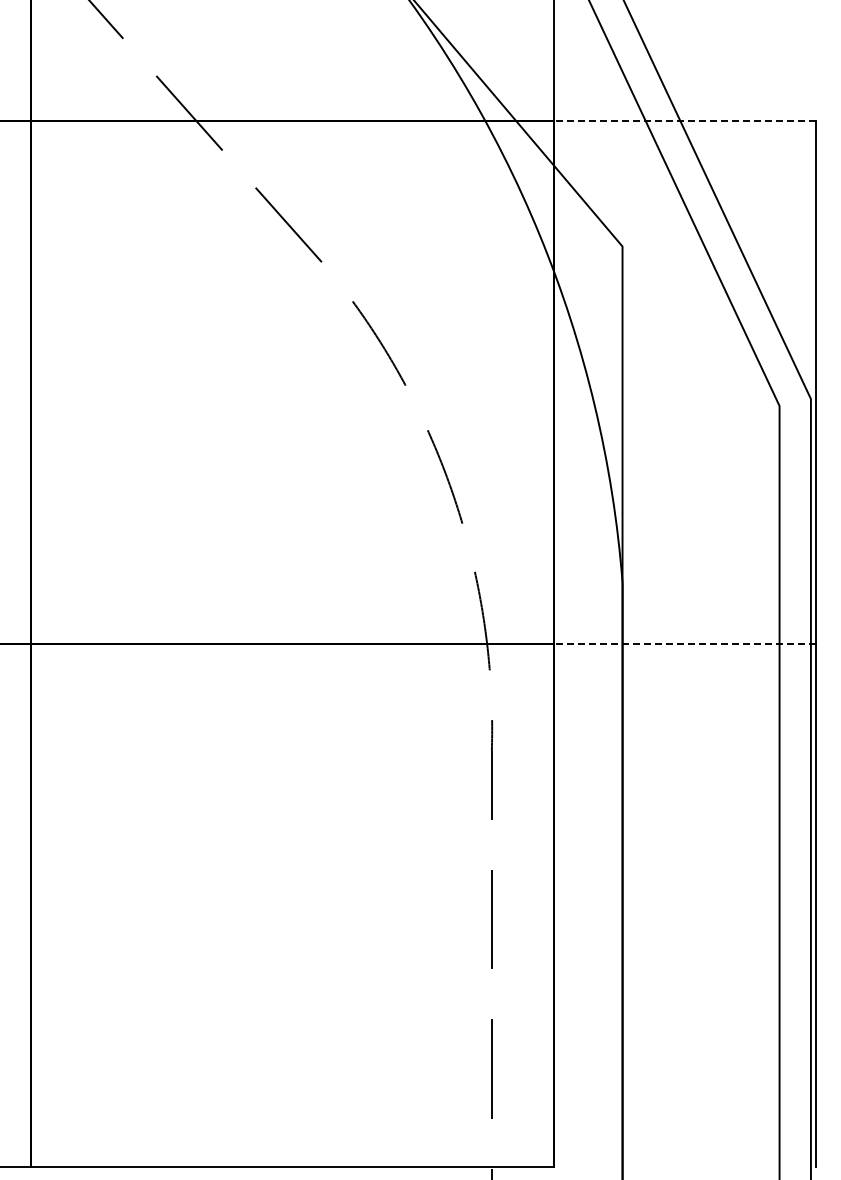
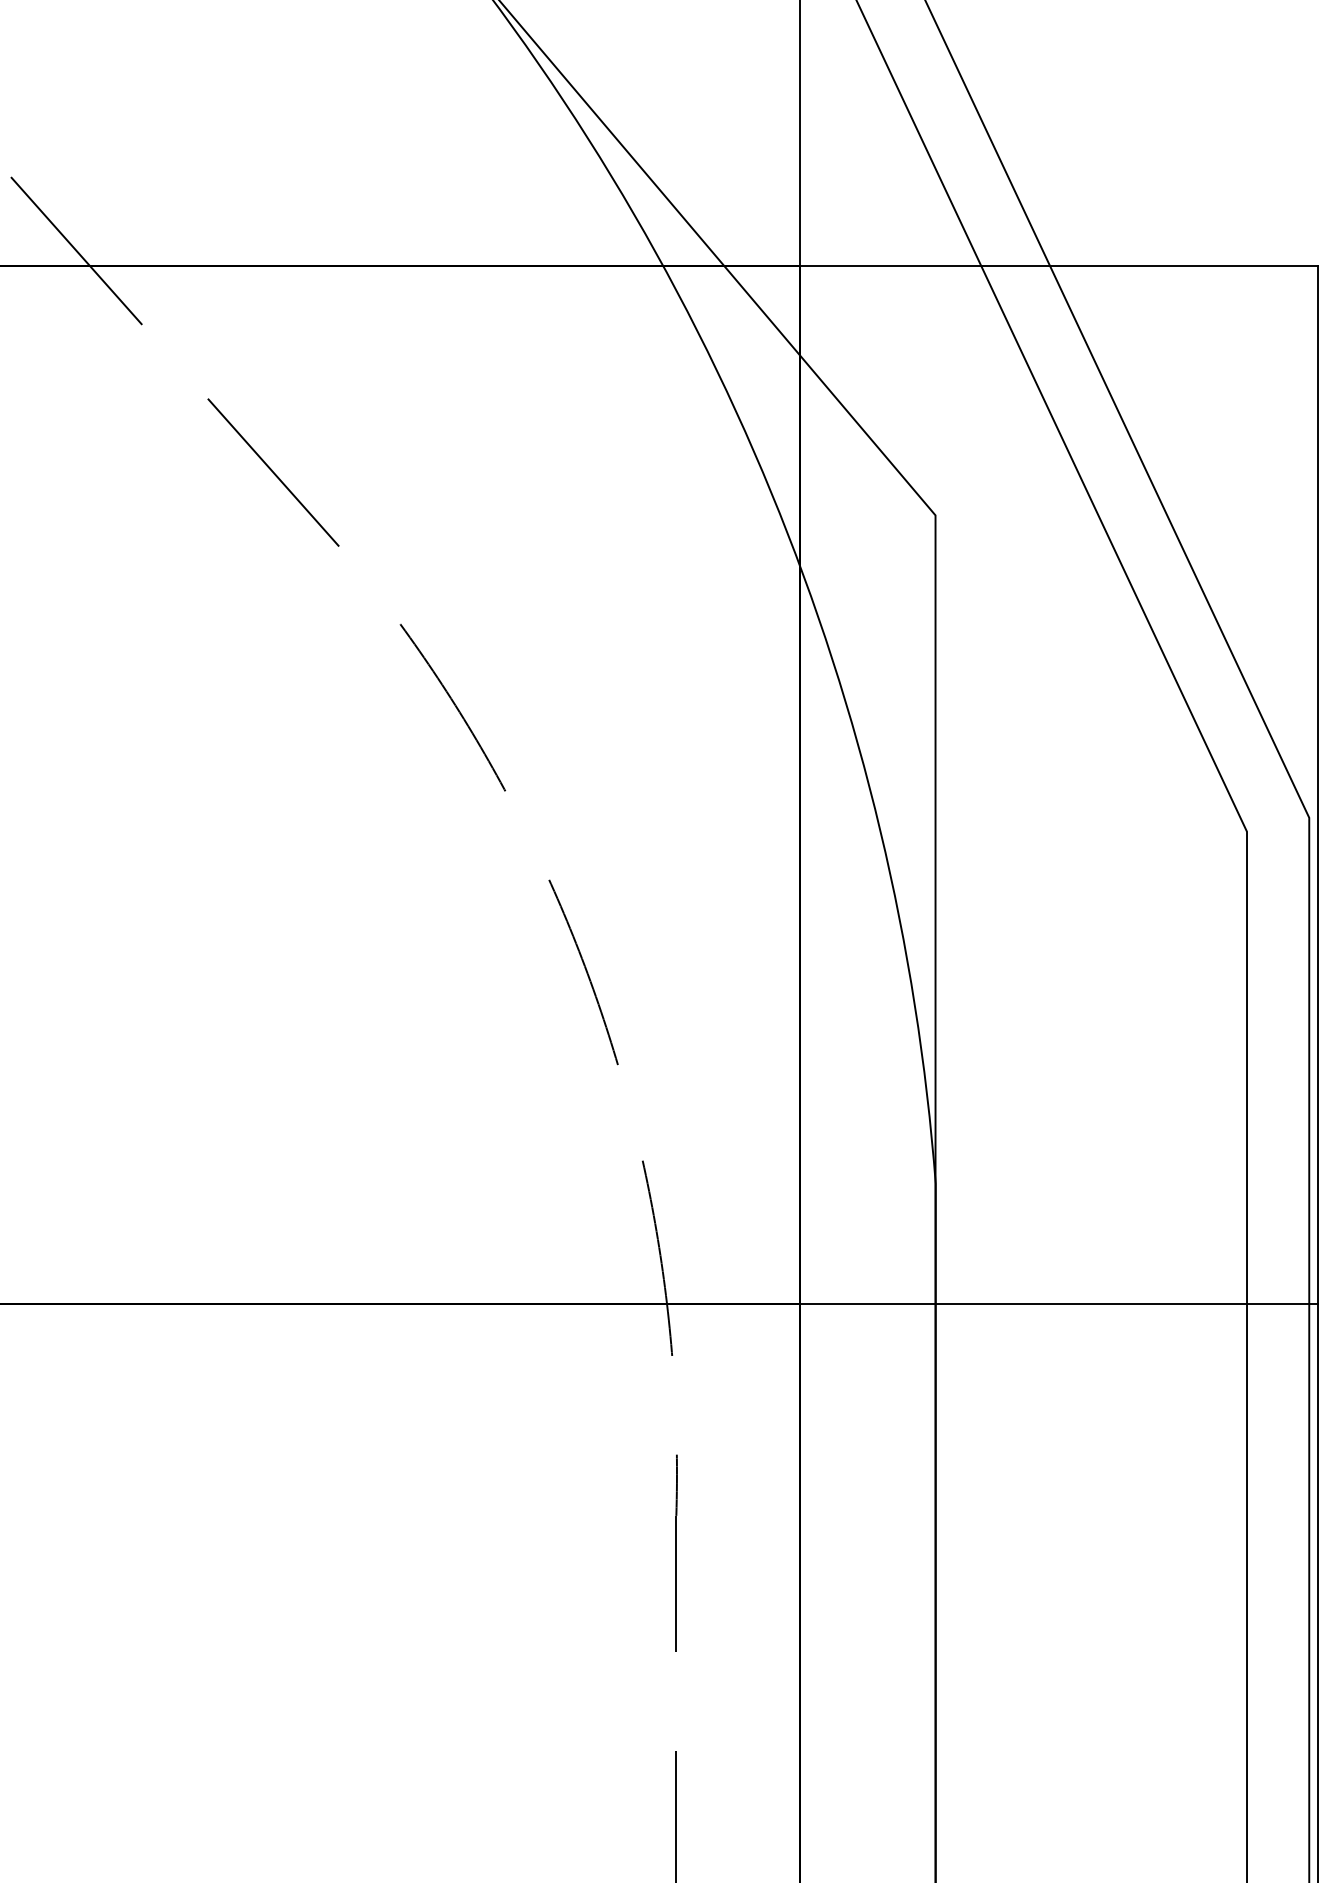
line: (684, 120) -> (1058, 265), dashed -> solid
line: (684, 643) -> (1058, 1302), dashed -> solid

